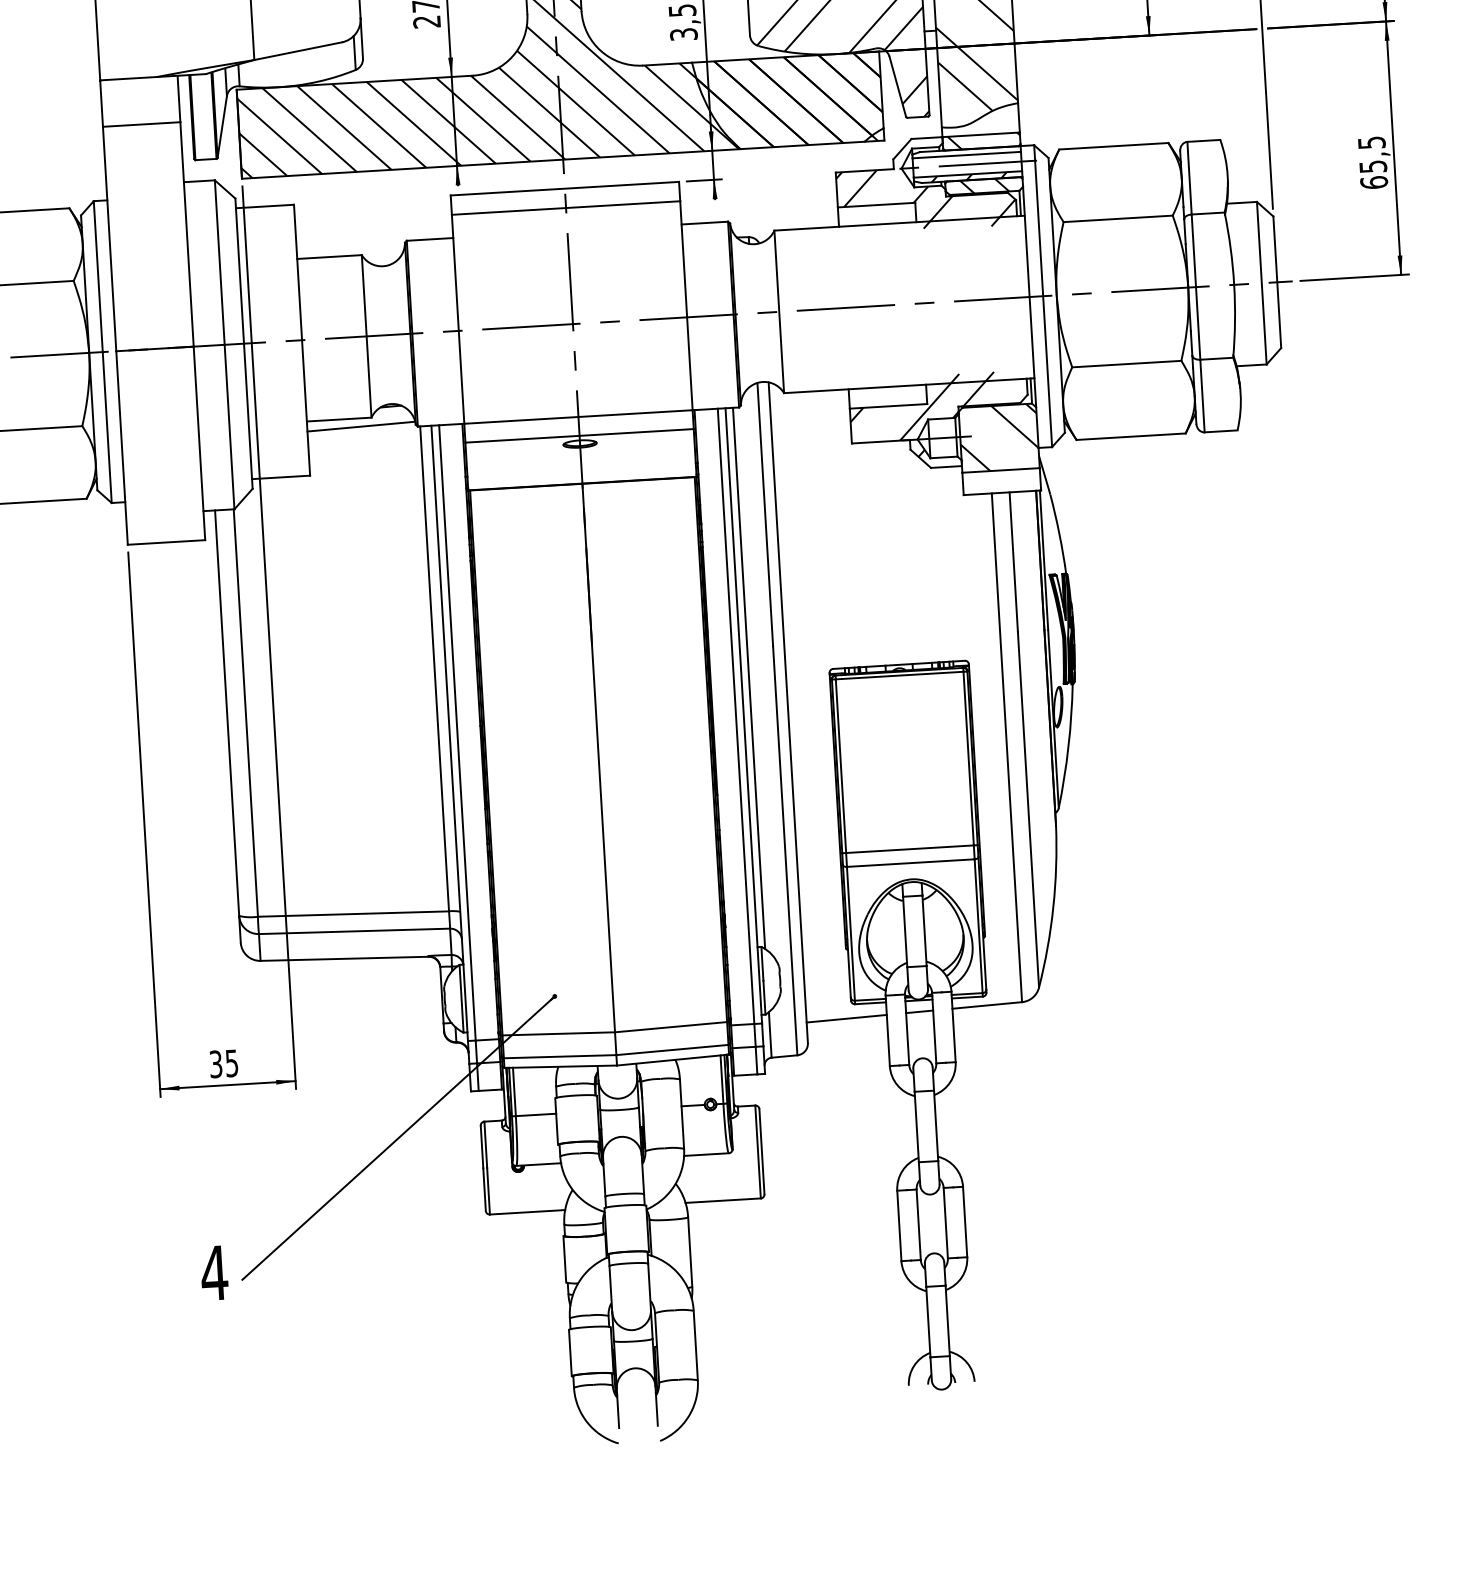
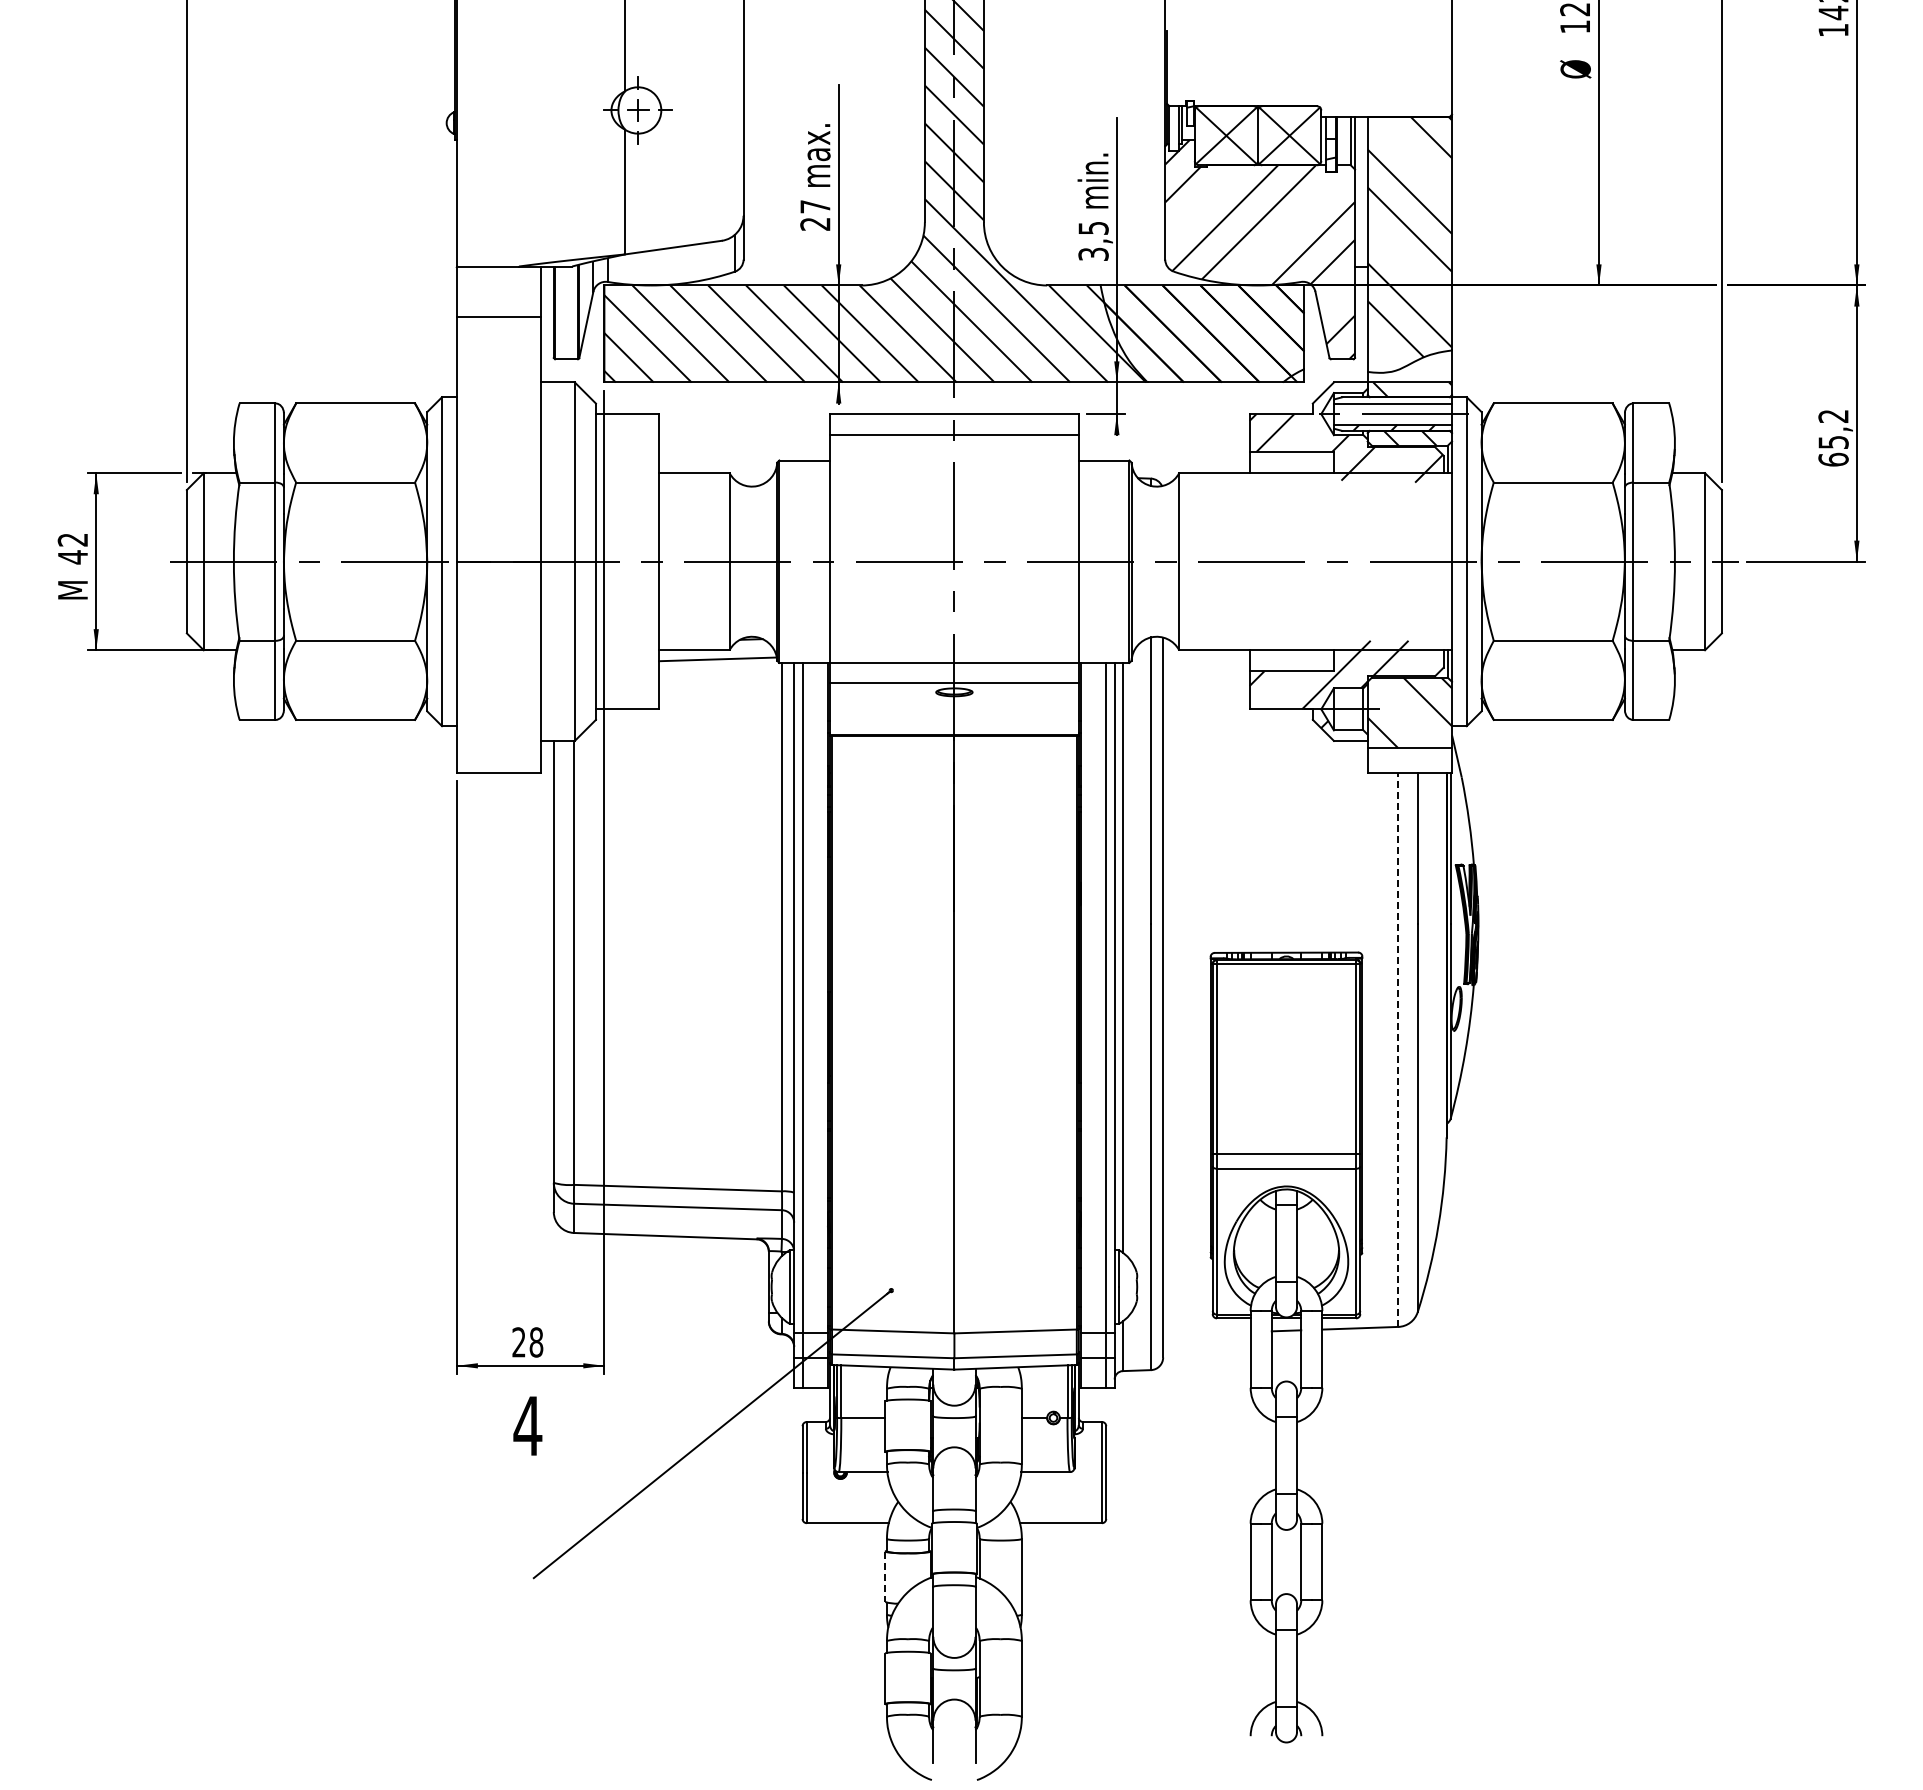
text: (1371, 142) -> (1833, 416), 65,5 -> 65,2
line: (1007, 747) -> (1398, 1049), solid -> dashed
line: (846, 1018) -> (1206, 1333), removed
text: (223, 1063) -> (527, 1342), 35 -> 28
line: (565, 1260) -> (885, 1577), solid -> dashed
text: (214, 1272) -> (527, 1425), moved

